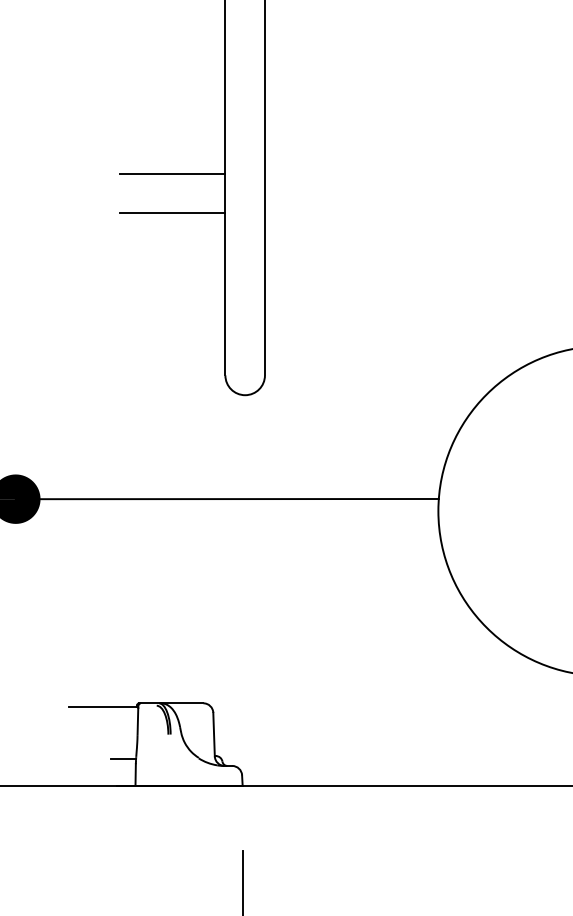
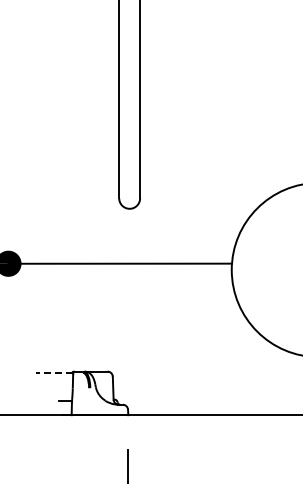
line: (172, 173) -> (91, 91), removed
line: (172, 212) -> (91, 112), removed
line: (102, 706) -> (54, 373), solid -> dashed

